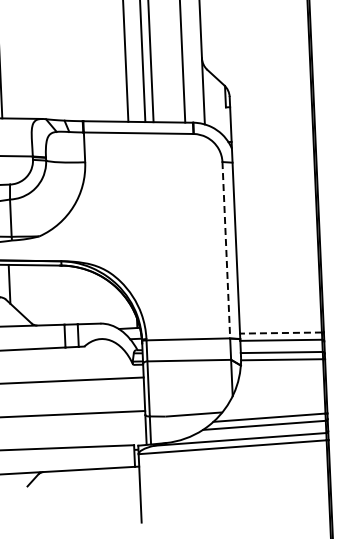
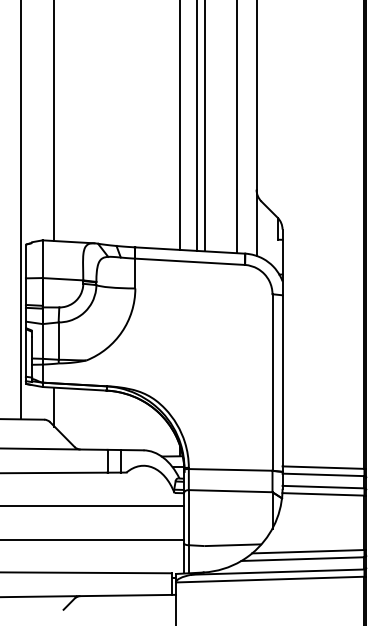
line: (226, 250) -> (272, 382), dashed -> solid
line: (280, 332) -> (323, 467), dashed -> solid

